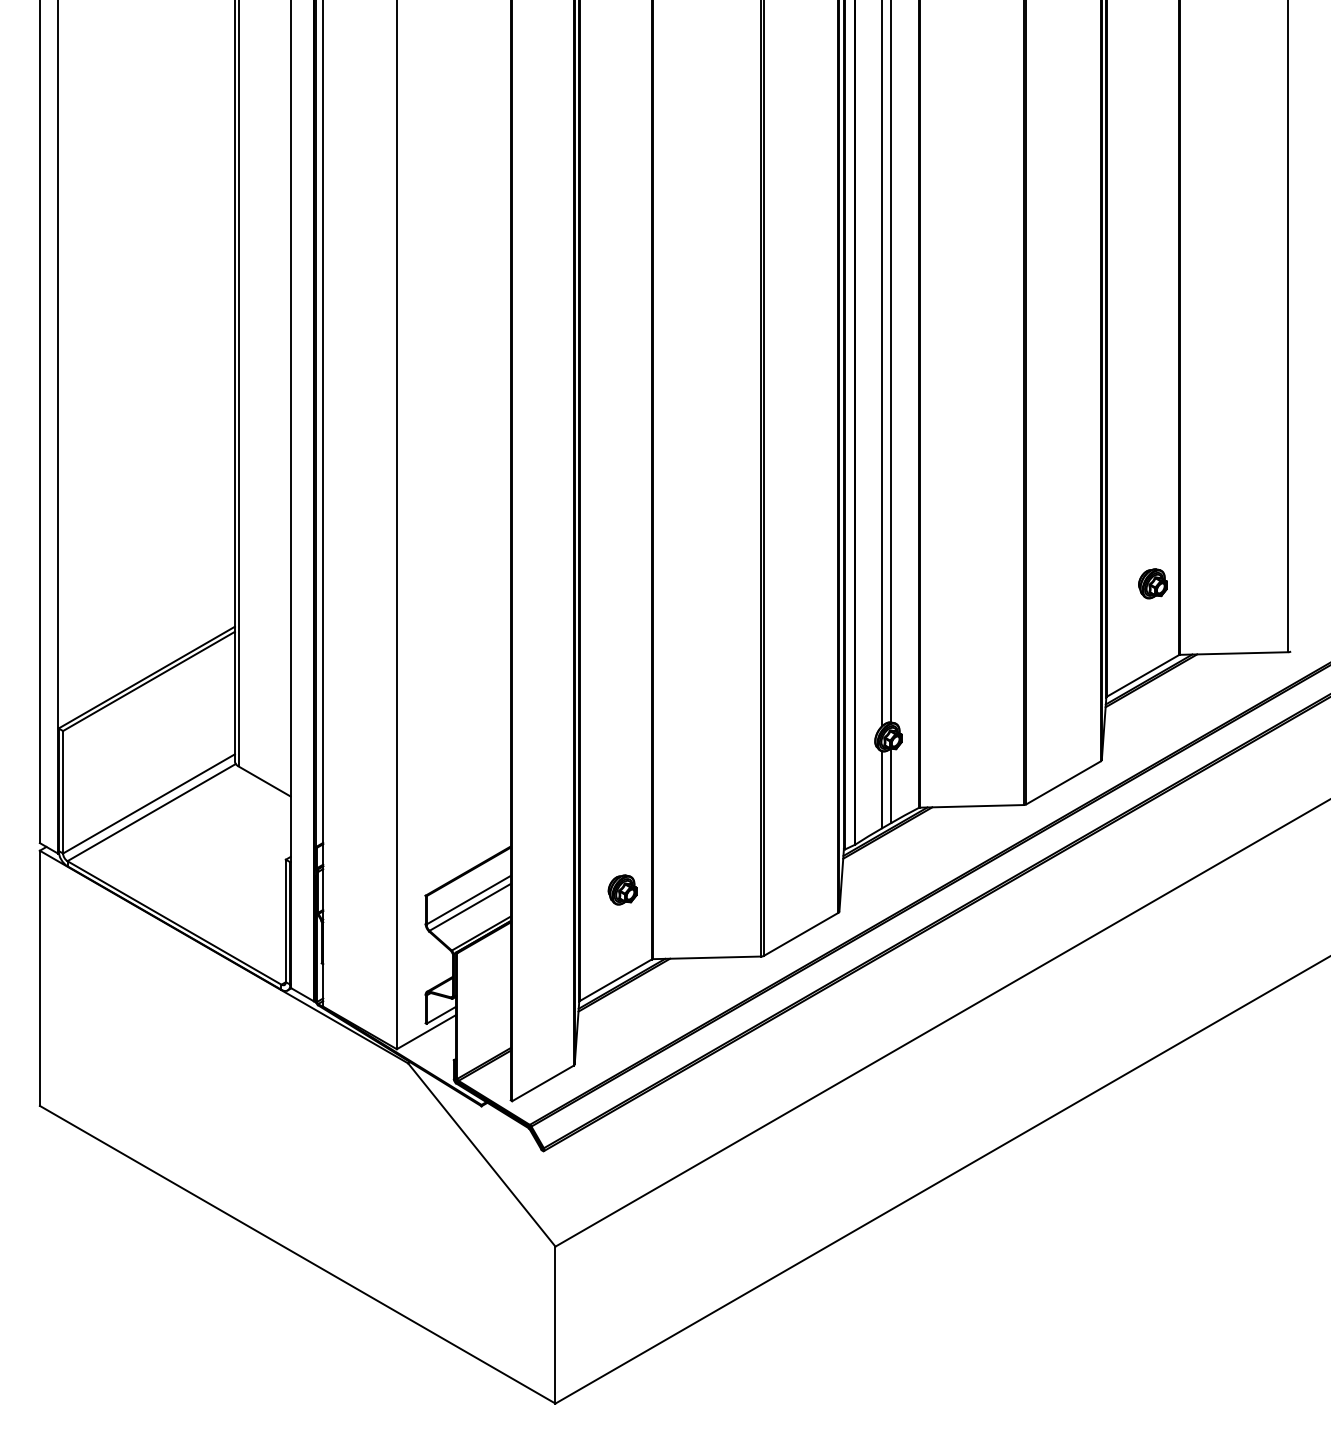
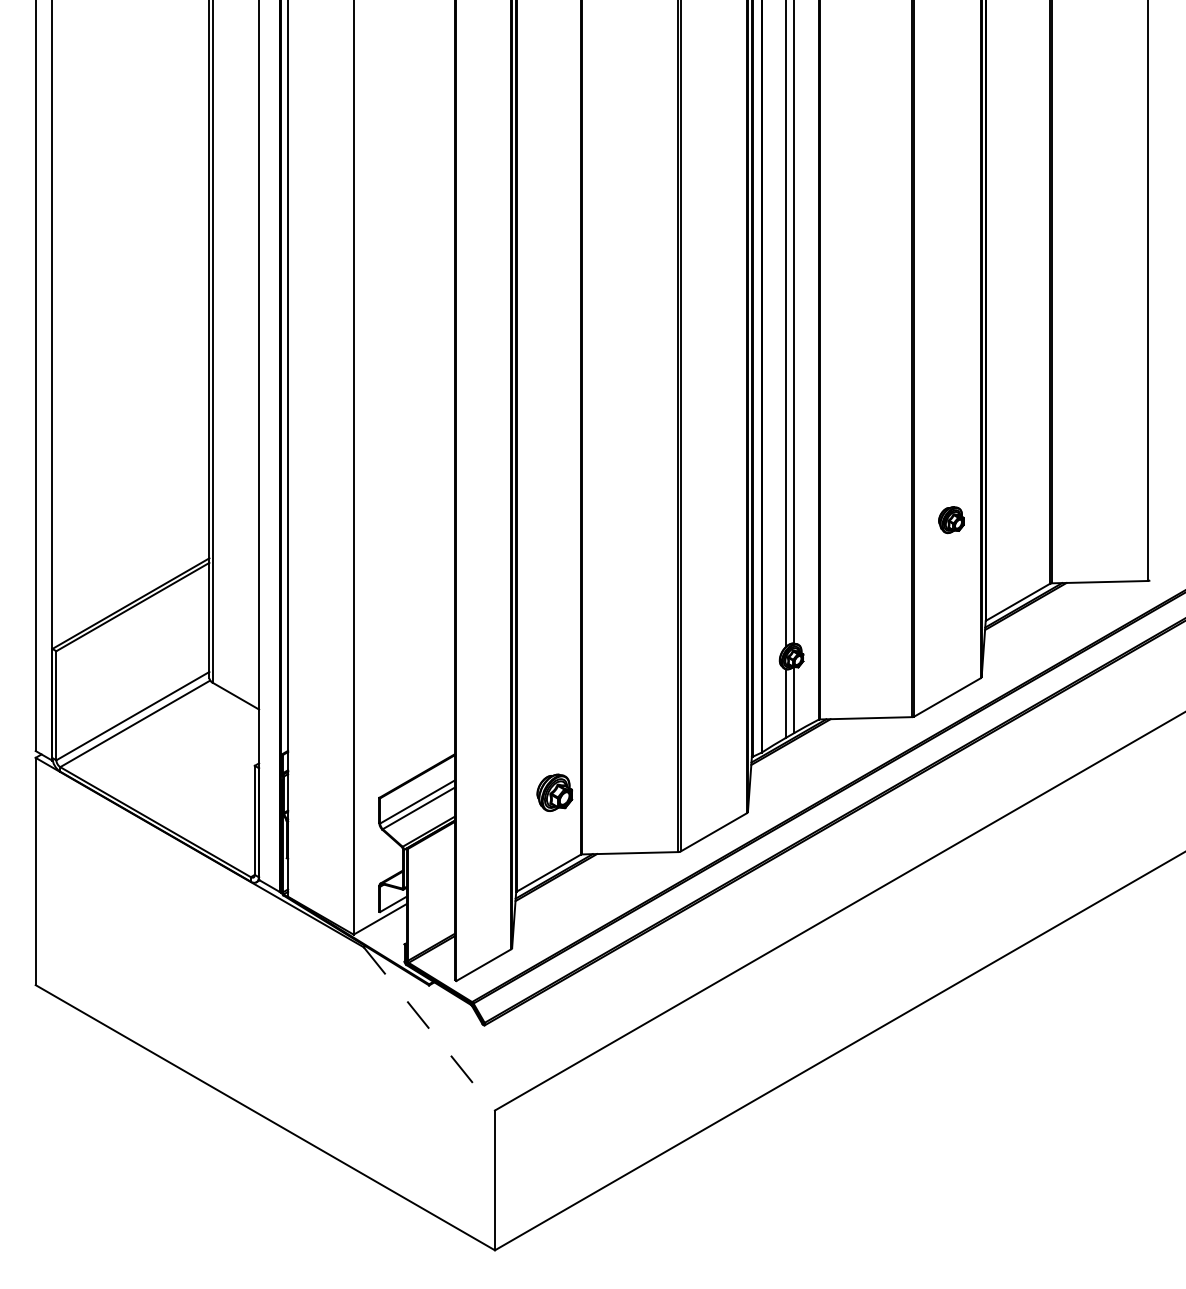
part: (1152, 583) -> (951, 519), moved
part: (622, 889) -> (554, 792), size x1.4
line: (481, 1155) -> (429, 1029), solid -> dashed

